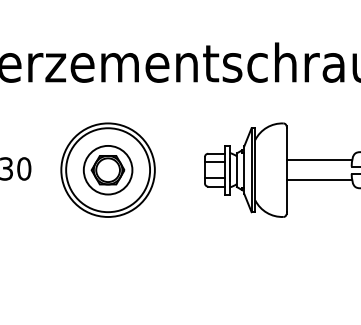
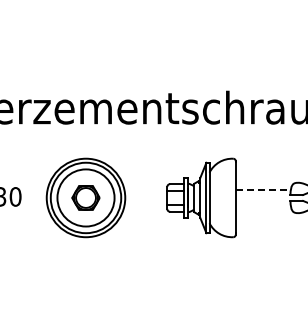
line: (319, 160) -> (263, 189), solid -> dashed
circle: (107, 169) -> (85, 197), size x1.4
line: (318, 180) -> (262, 206), removed

